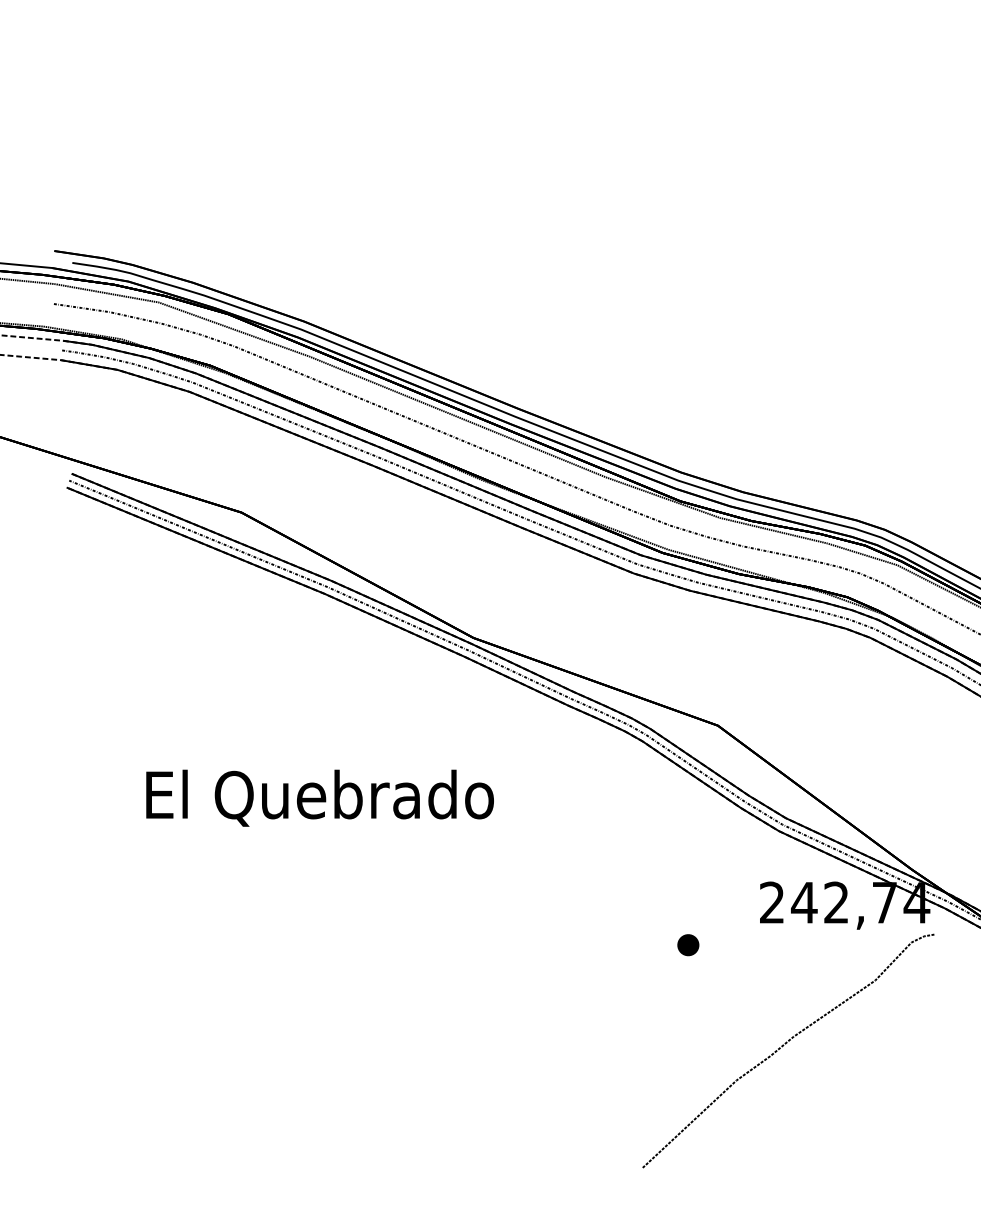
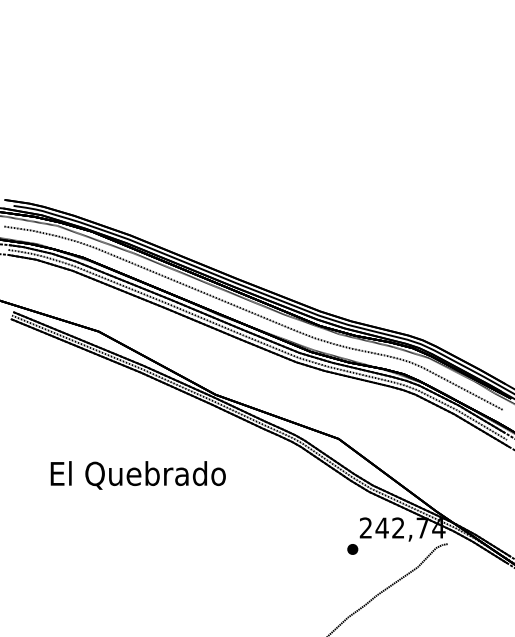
part: (687, 945) -> (352, 549), moved

